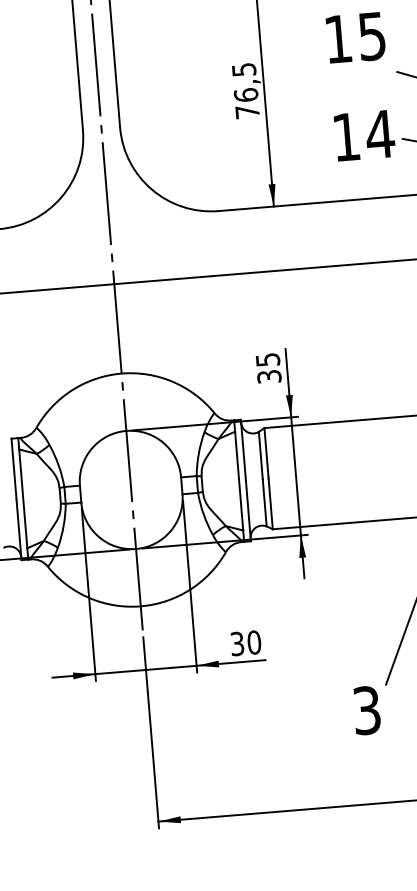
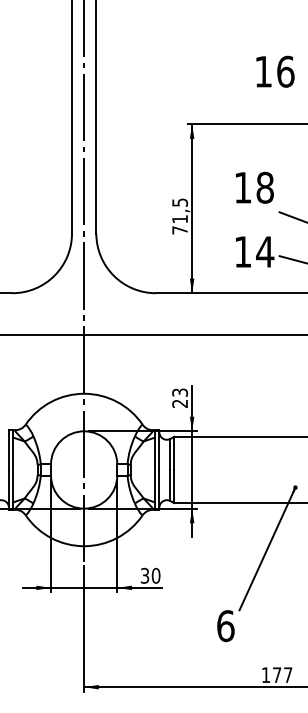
text: (371, 36) -> (264, 187), 15 -> 18
text: (246, 93) -> (180, 218), 76,5 -> 71,5
text: (269, 367) -> (180, 397), 35 -> 23
text: (366, 711) -> (225, 626), 3 -> 6

